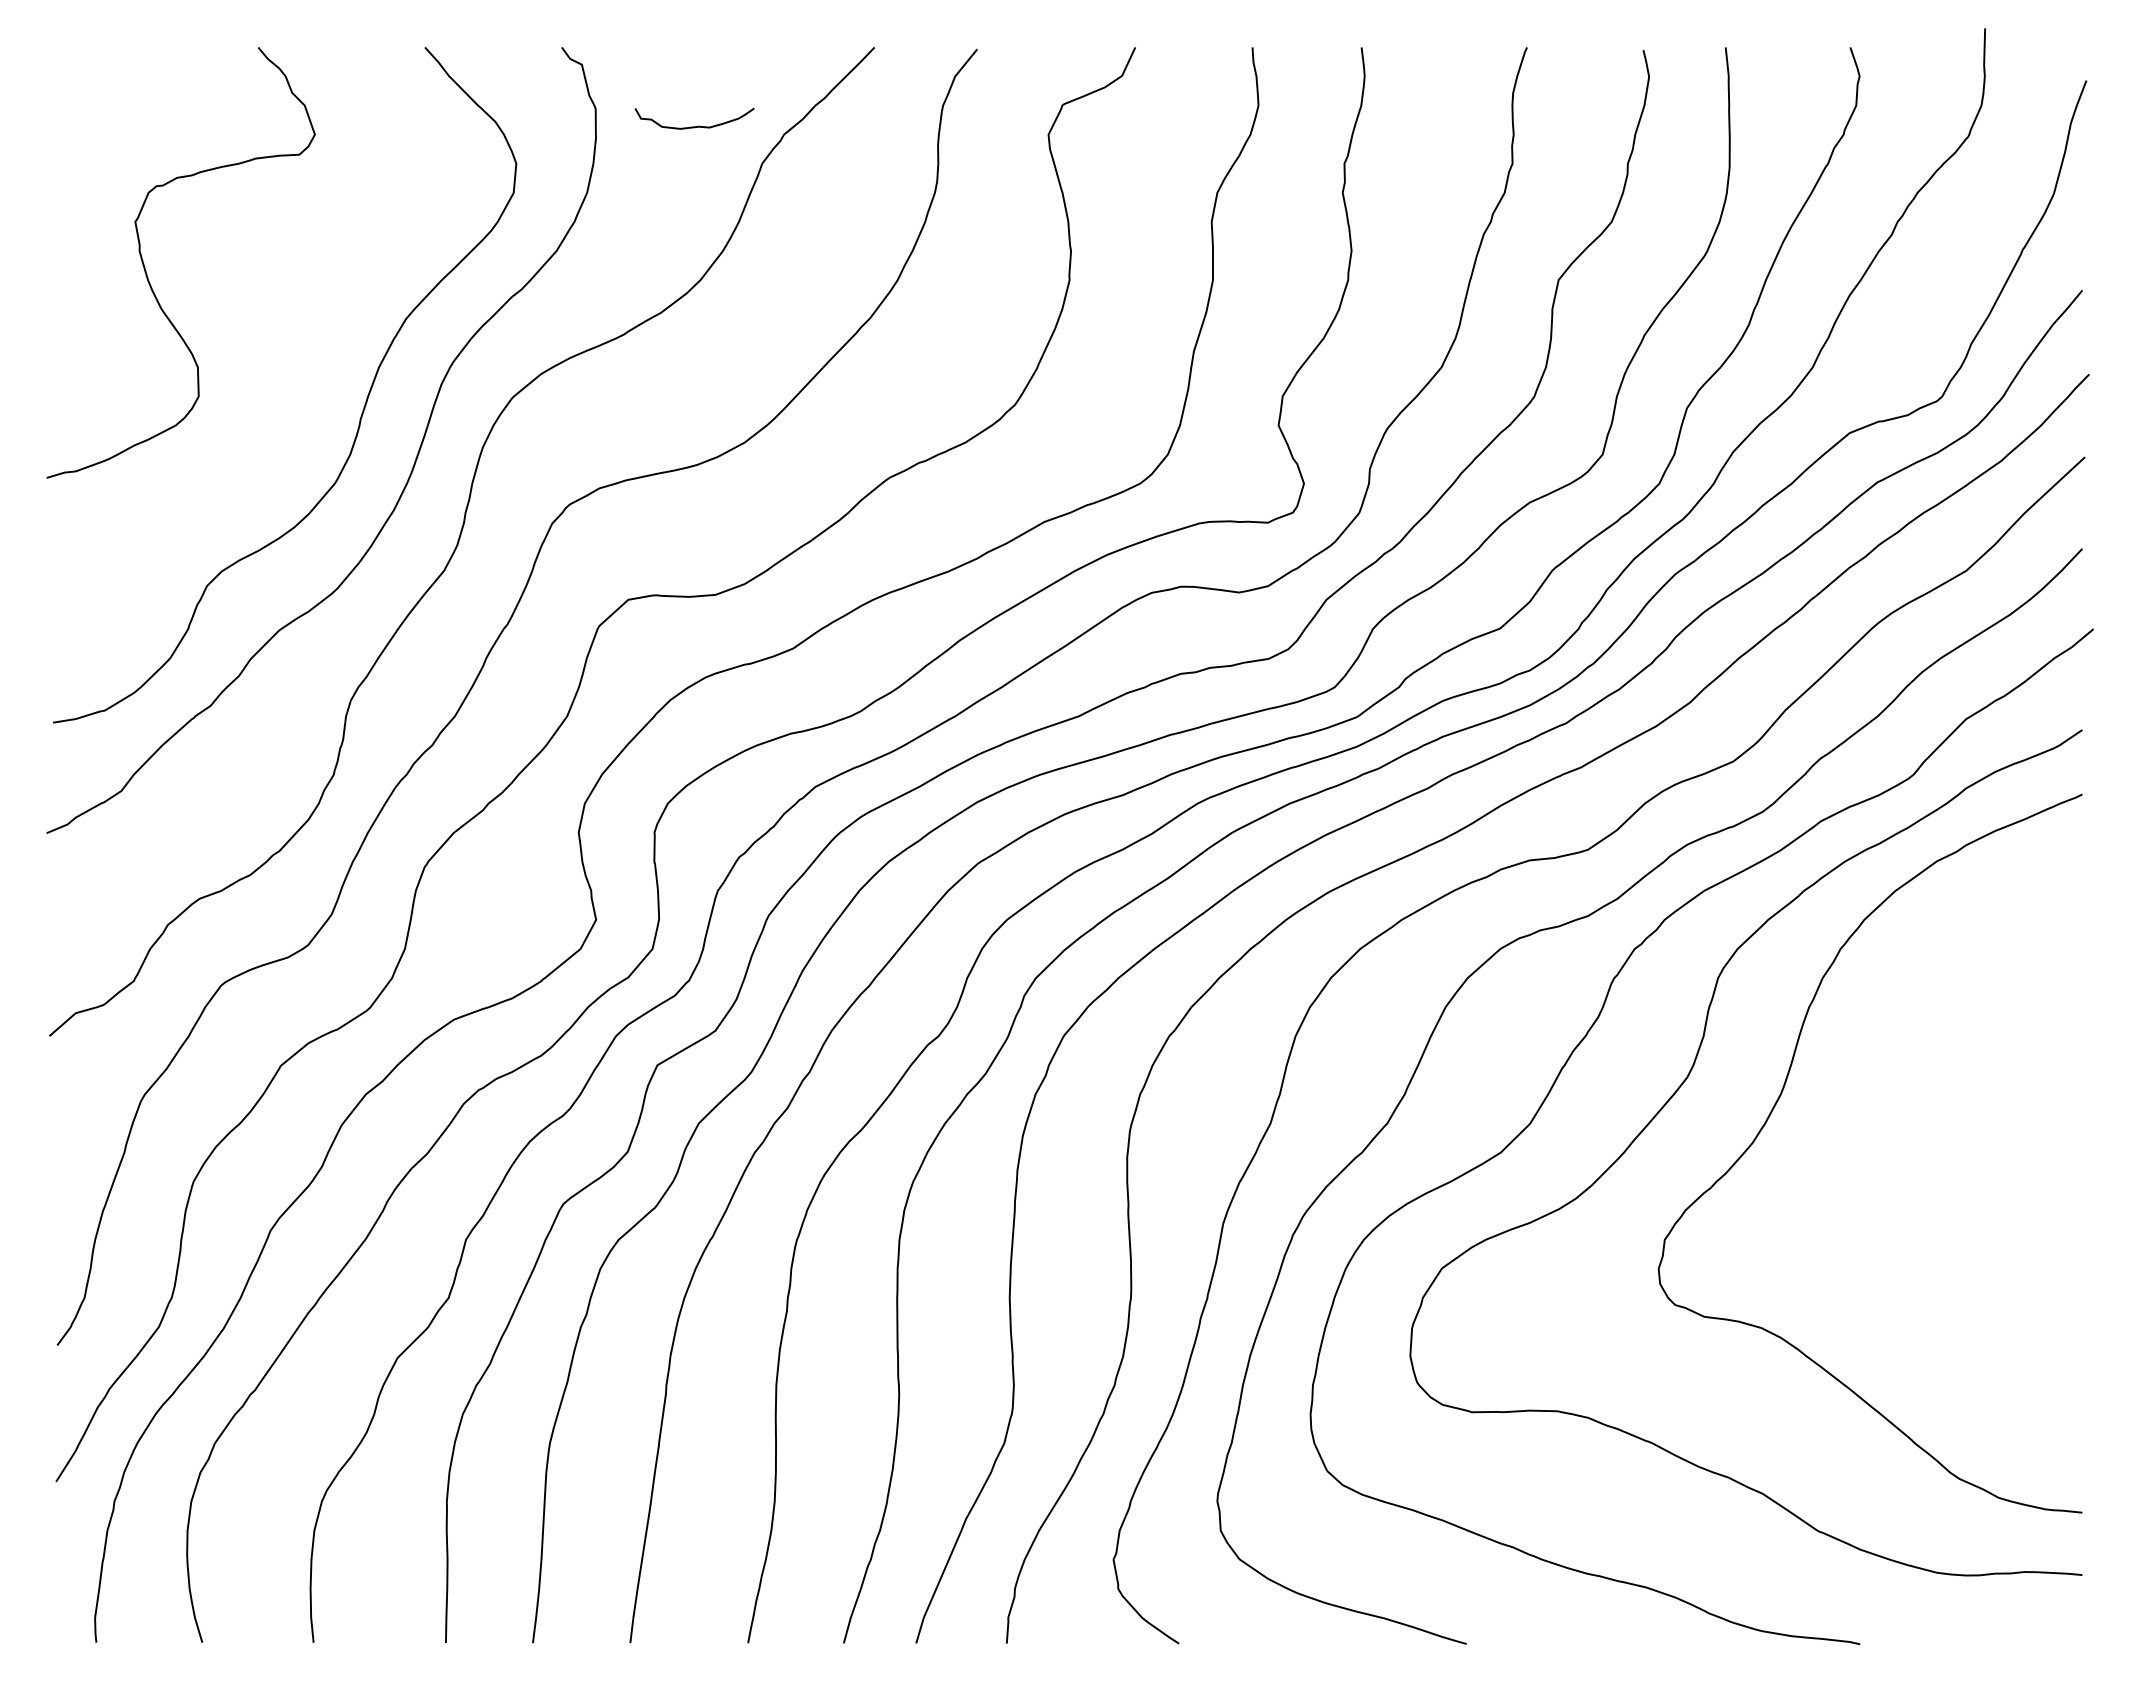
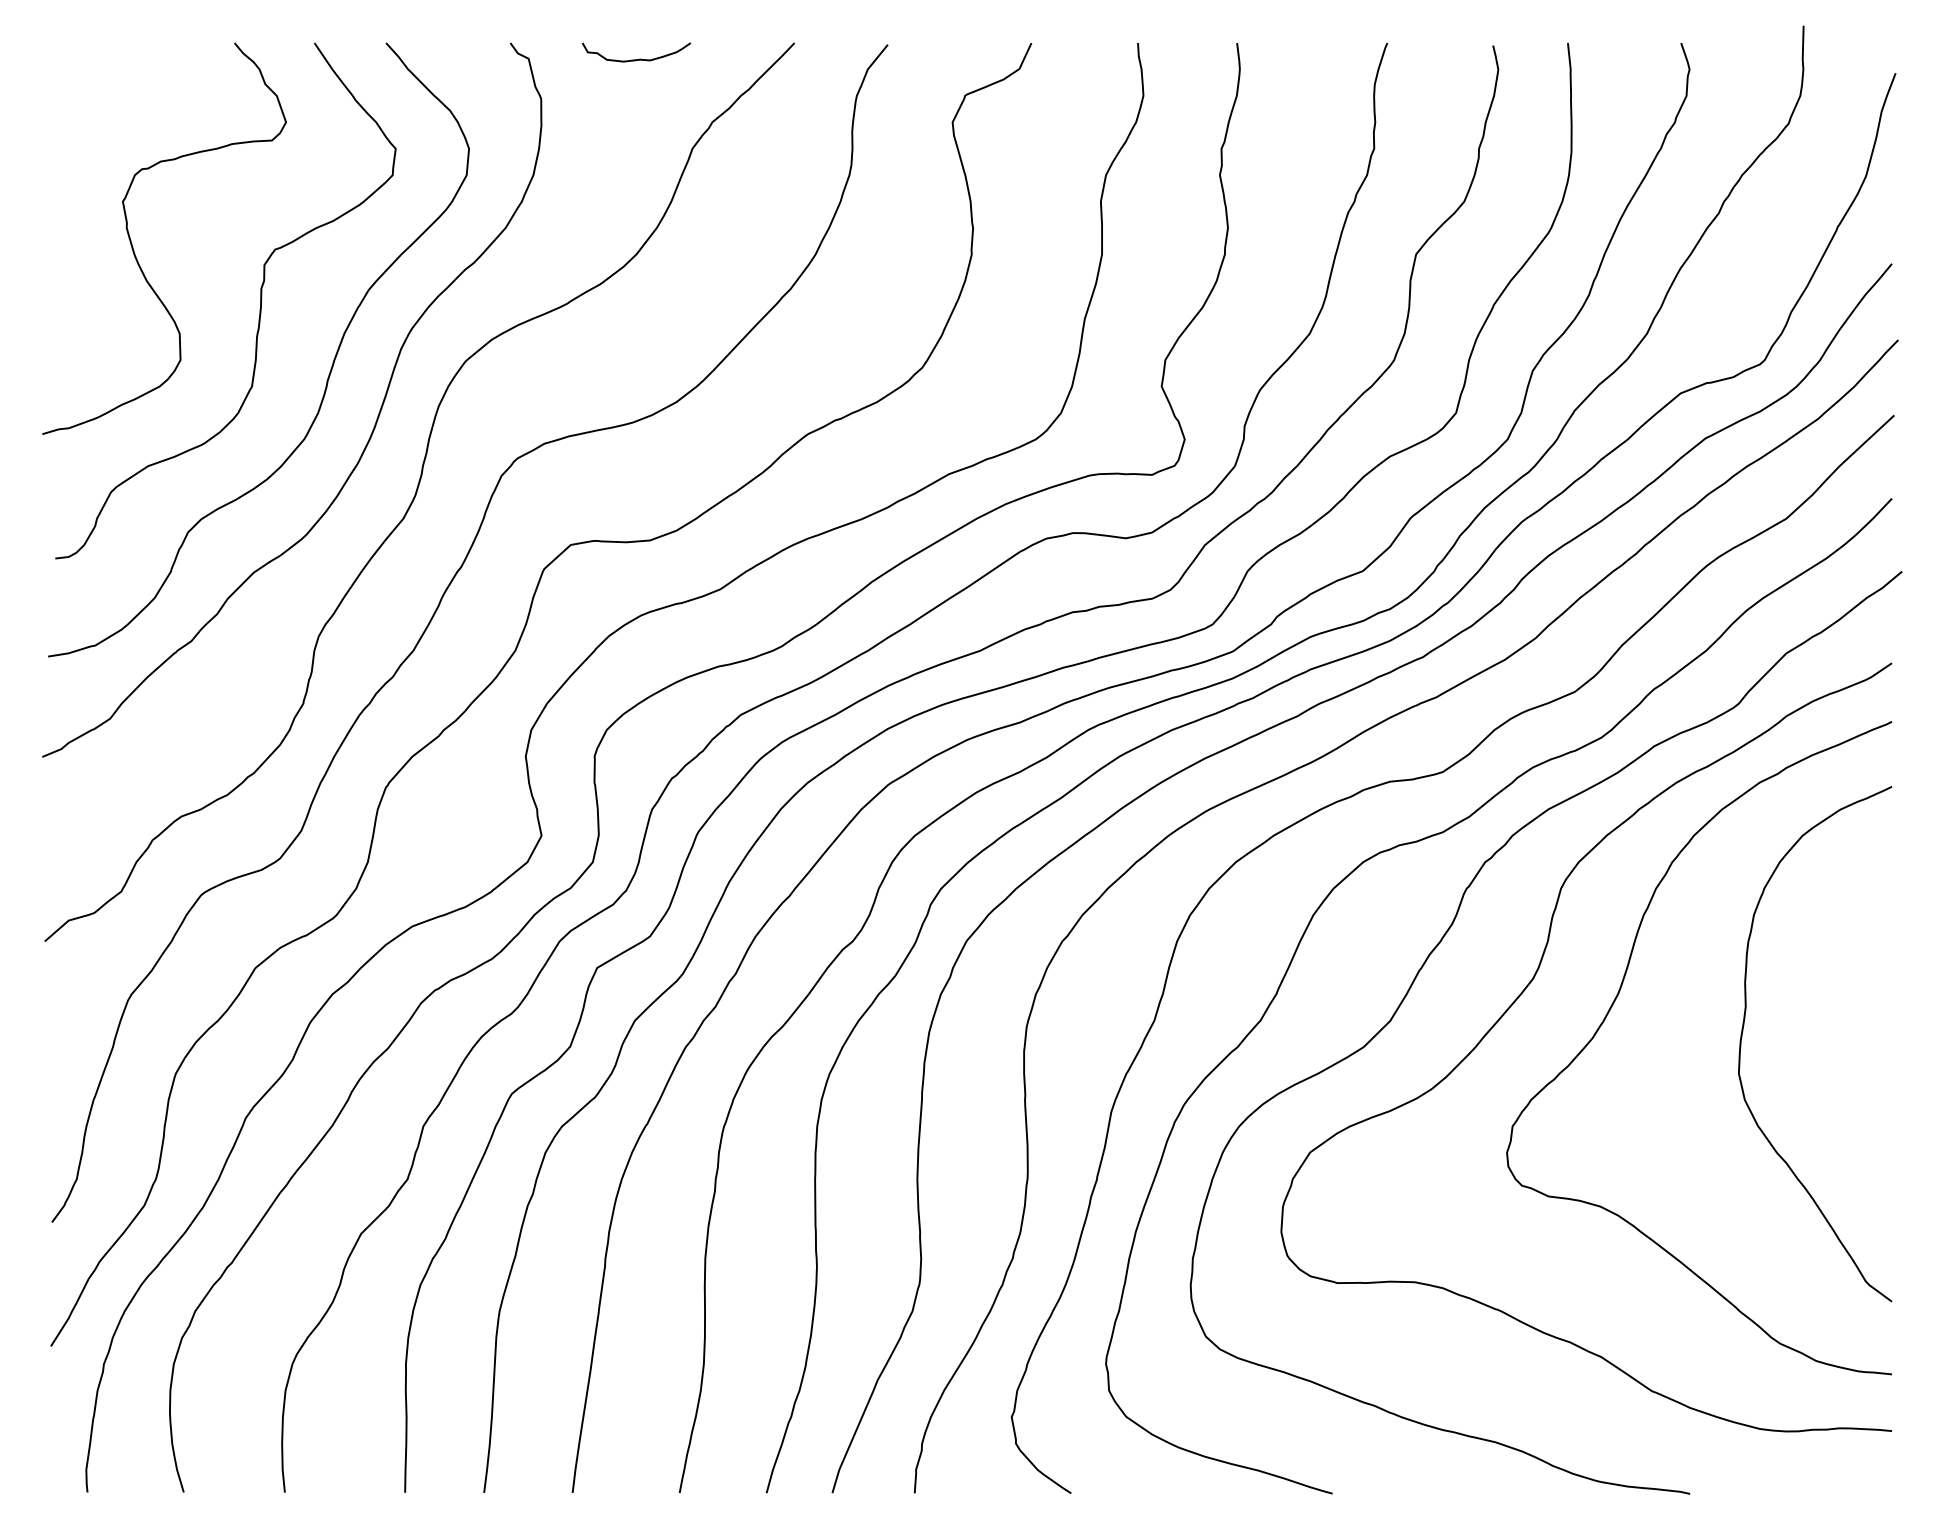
curve: (694, 126) -> (636, 59), moved
curve: (286, 331) -> (260, 301), added
curve: (1918, 1137) -> (1743, 1033), added

